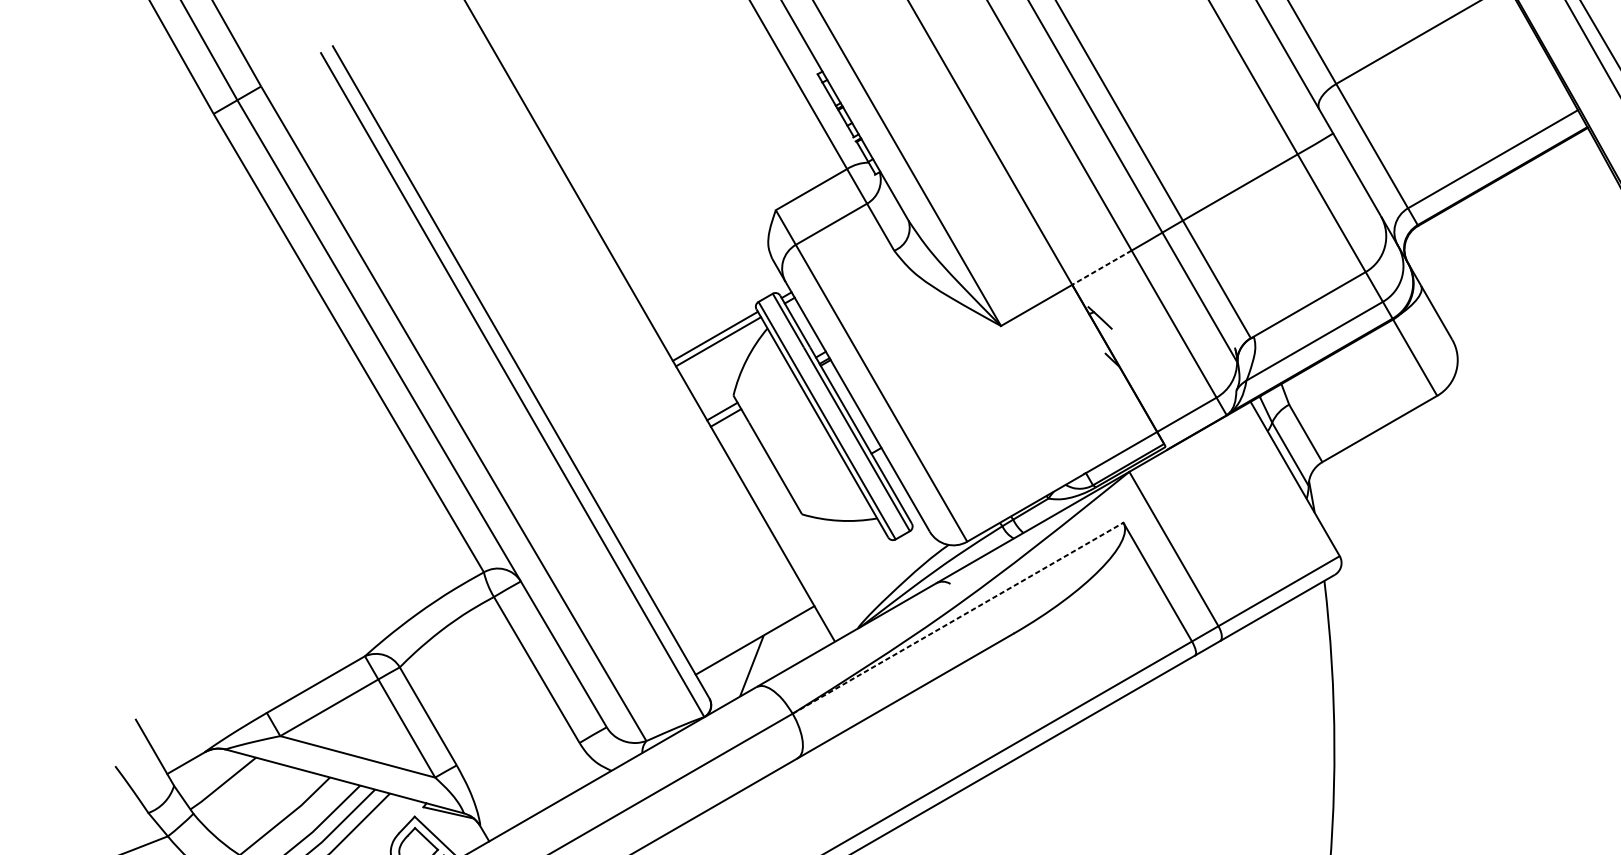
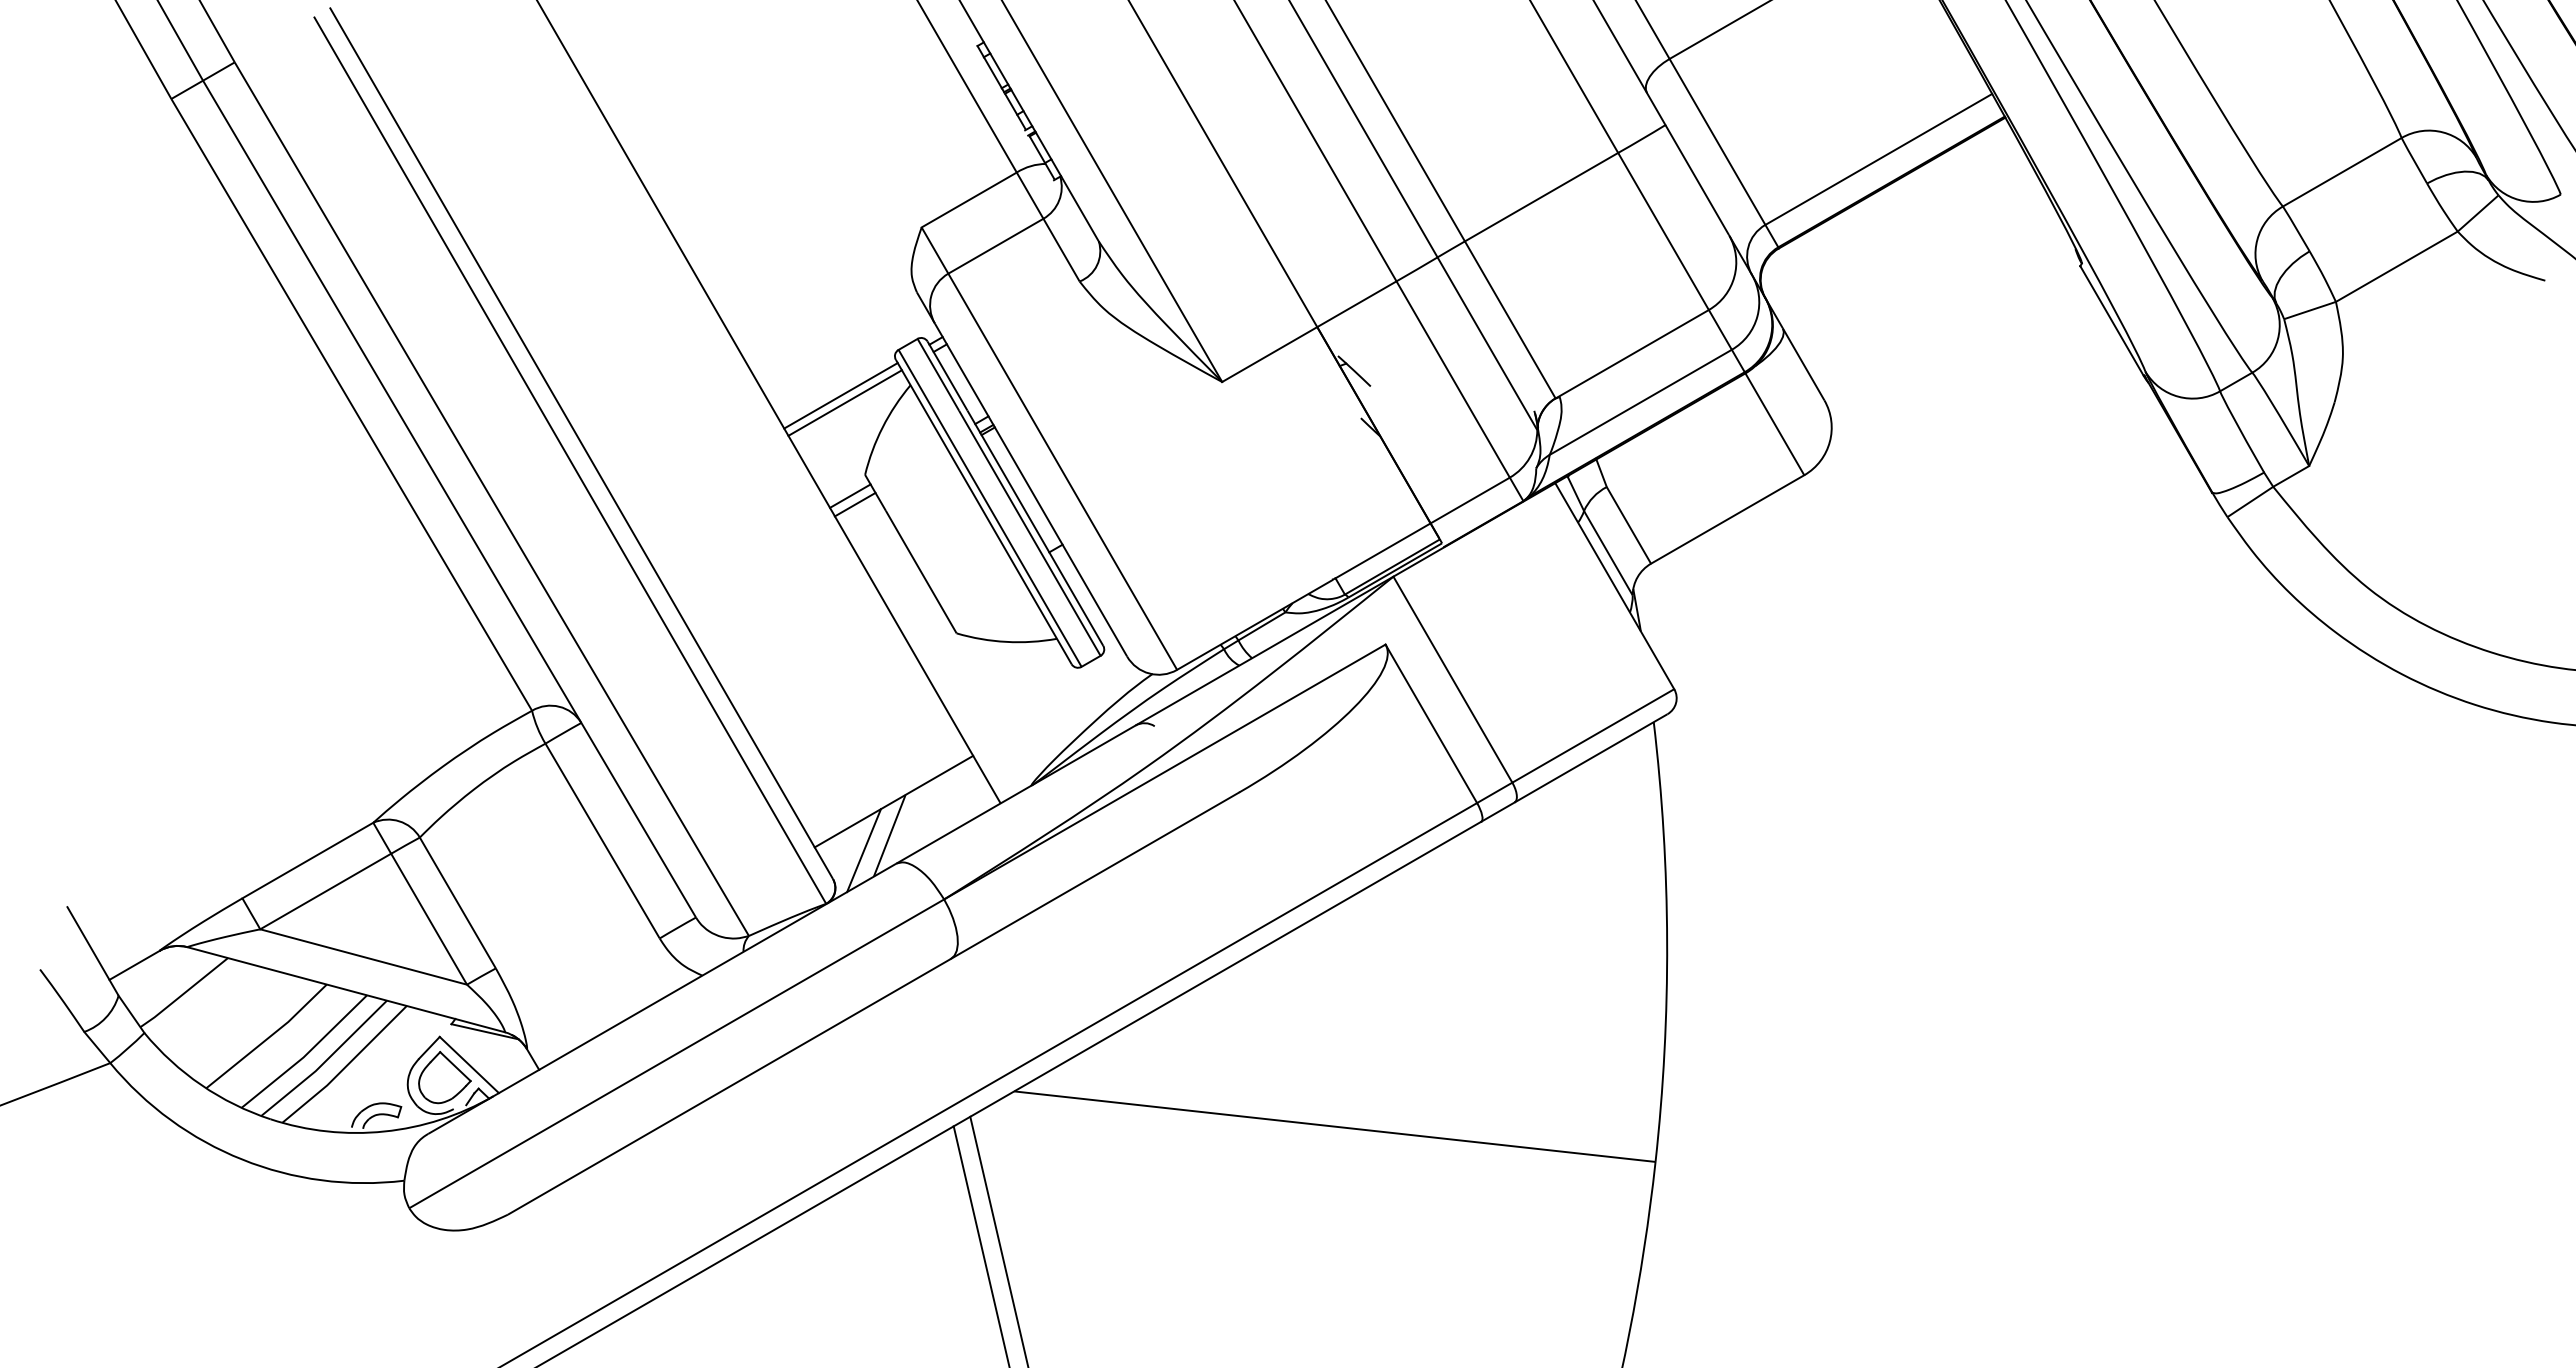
line: (1101, 267) -> (1356, 304), dashed -> solid
line: (957, 618) -> (1164, 772), dashed -> solid
line: (733, 677) -> (864, 850), added

